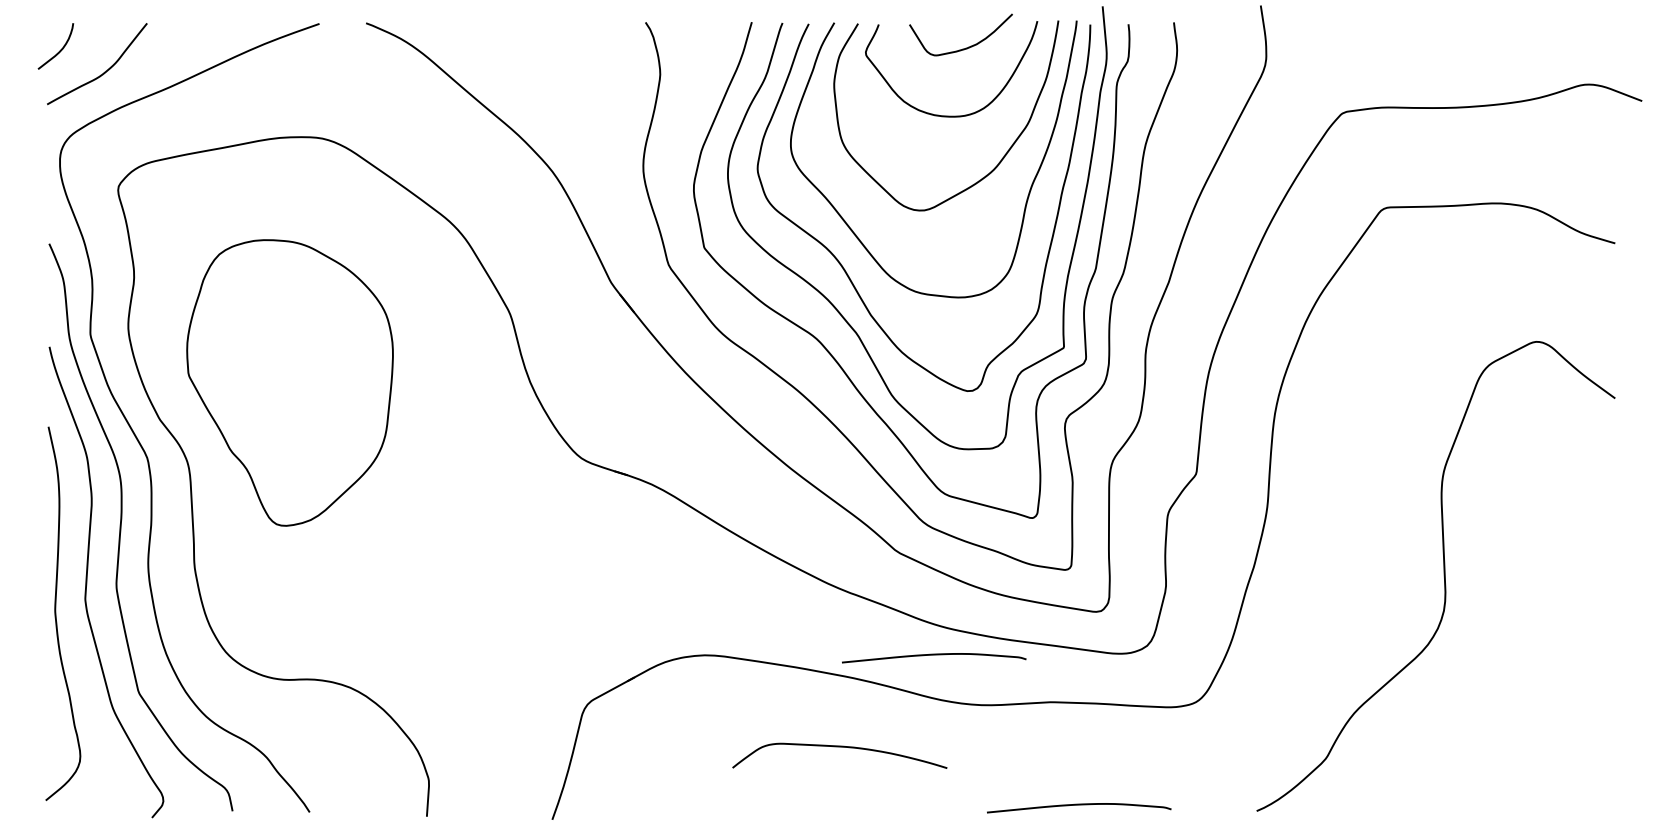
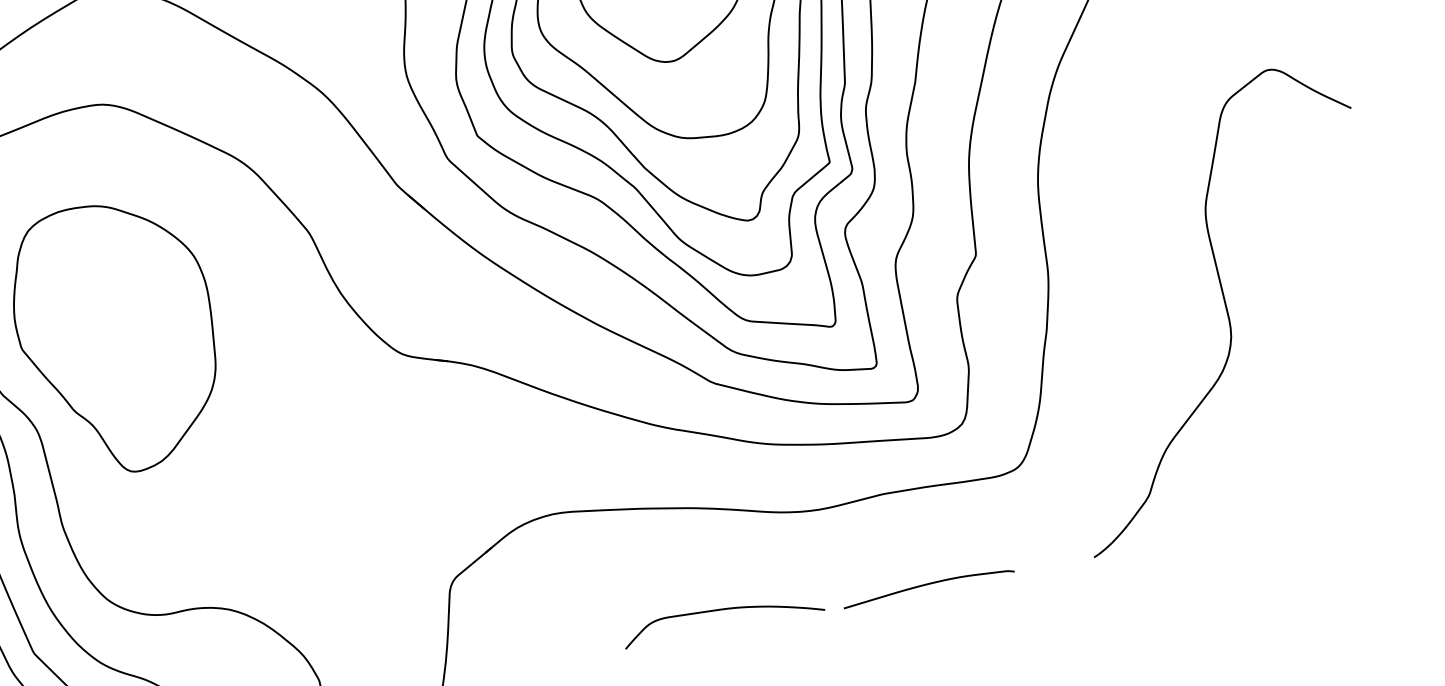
curve: (934, 655) -> (766, 472), removed
curve: (839, 747) -> (721, 610), moved

